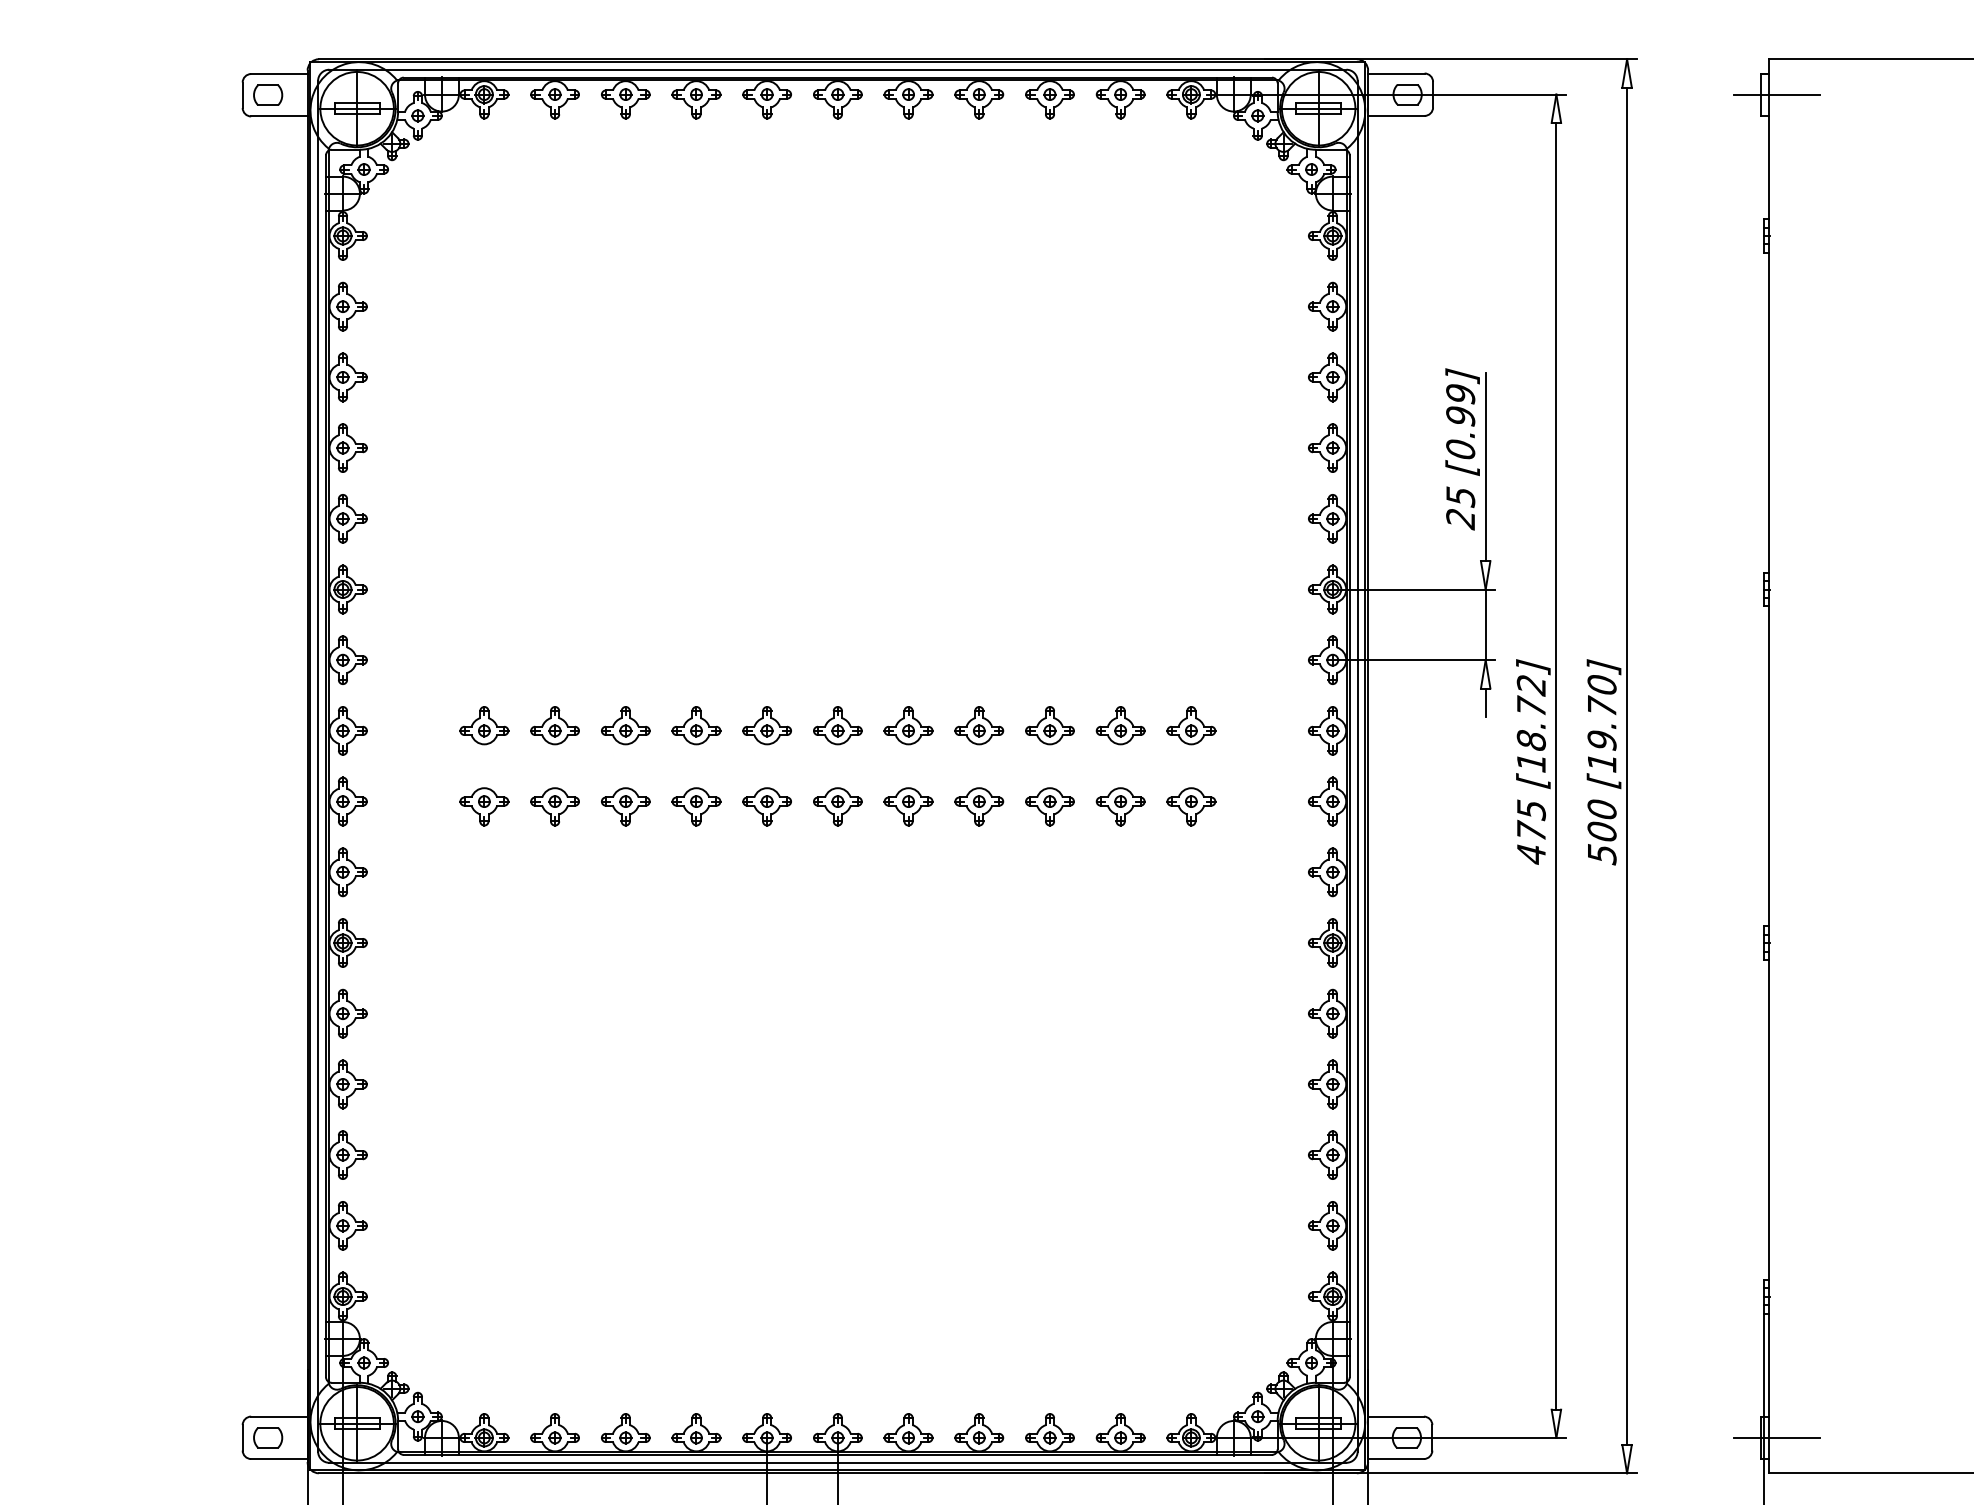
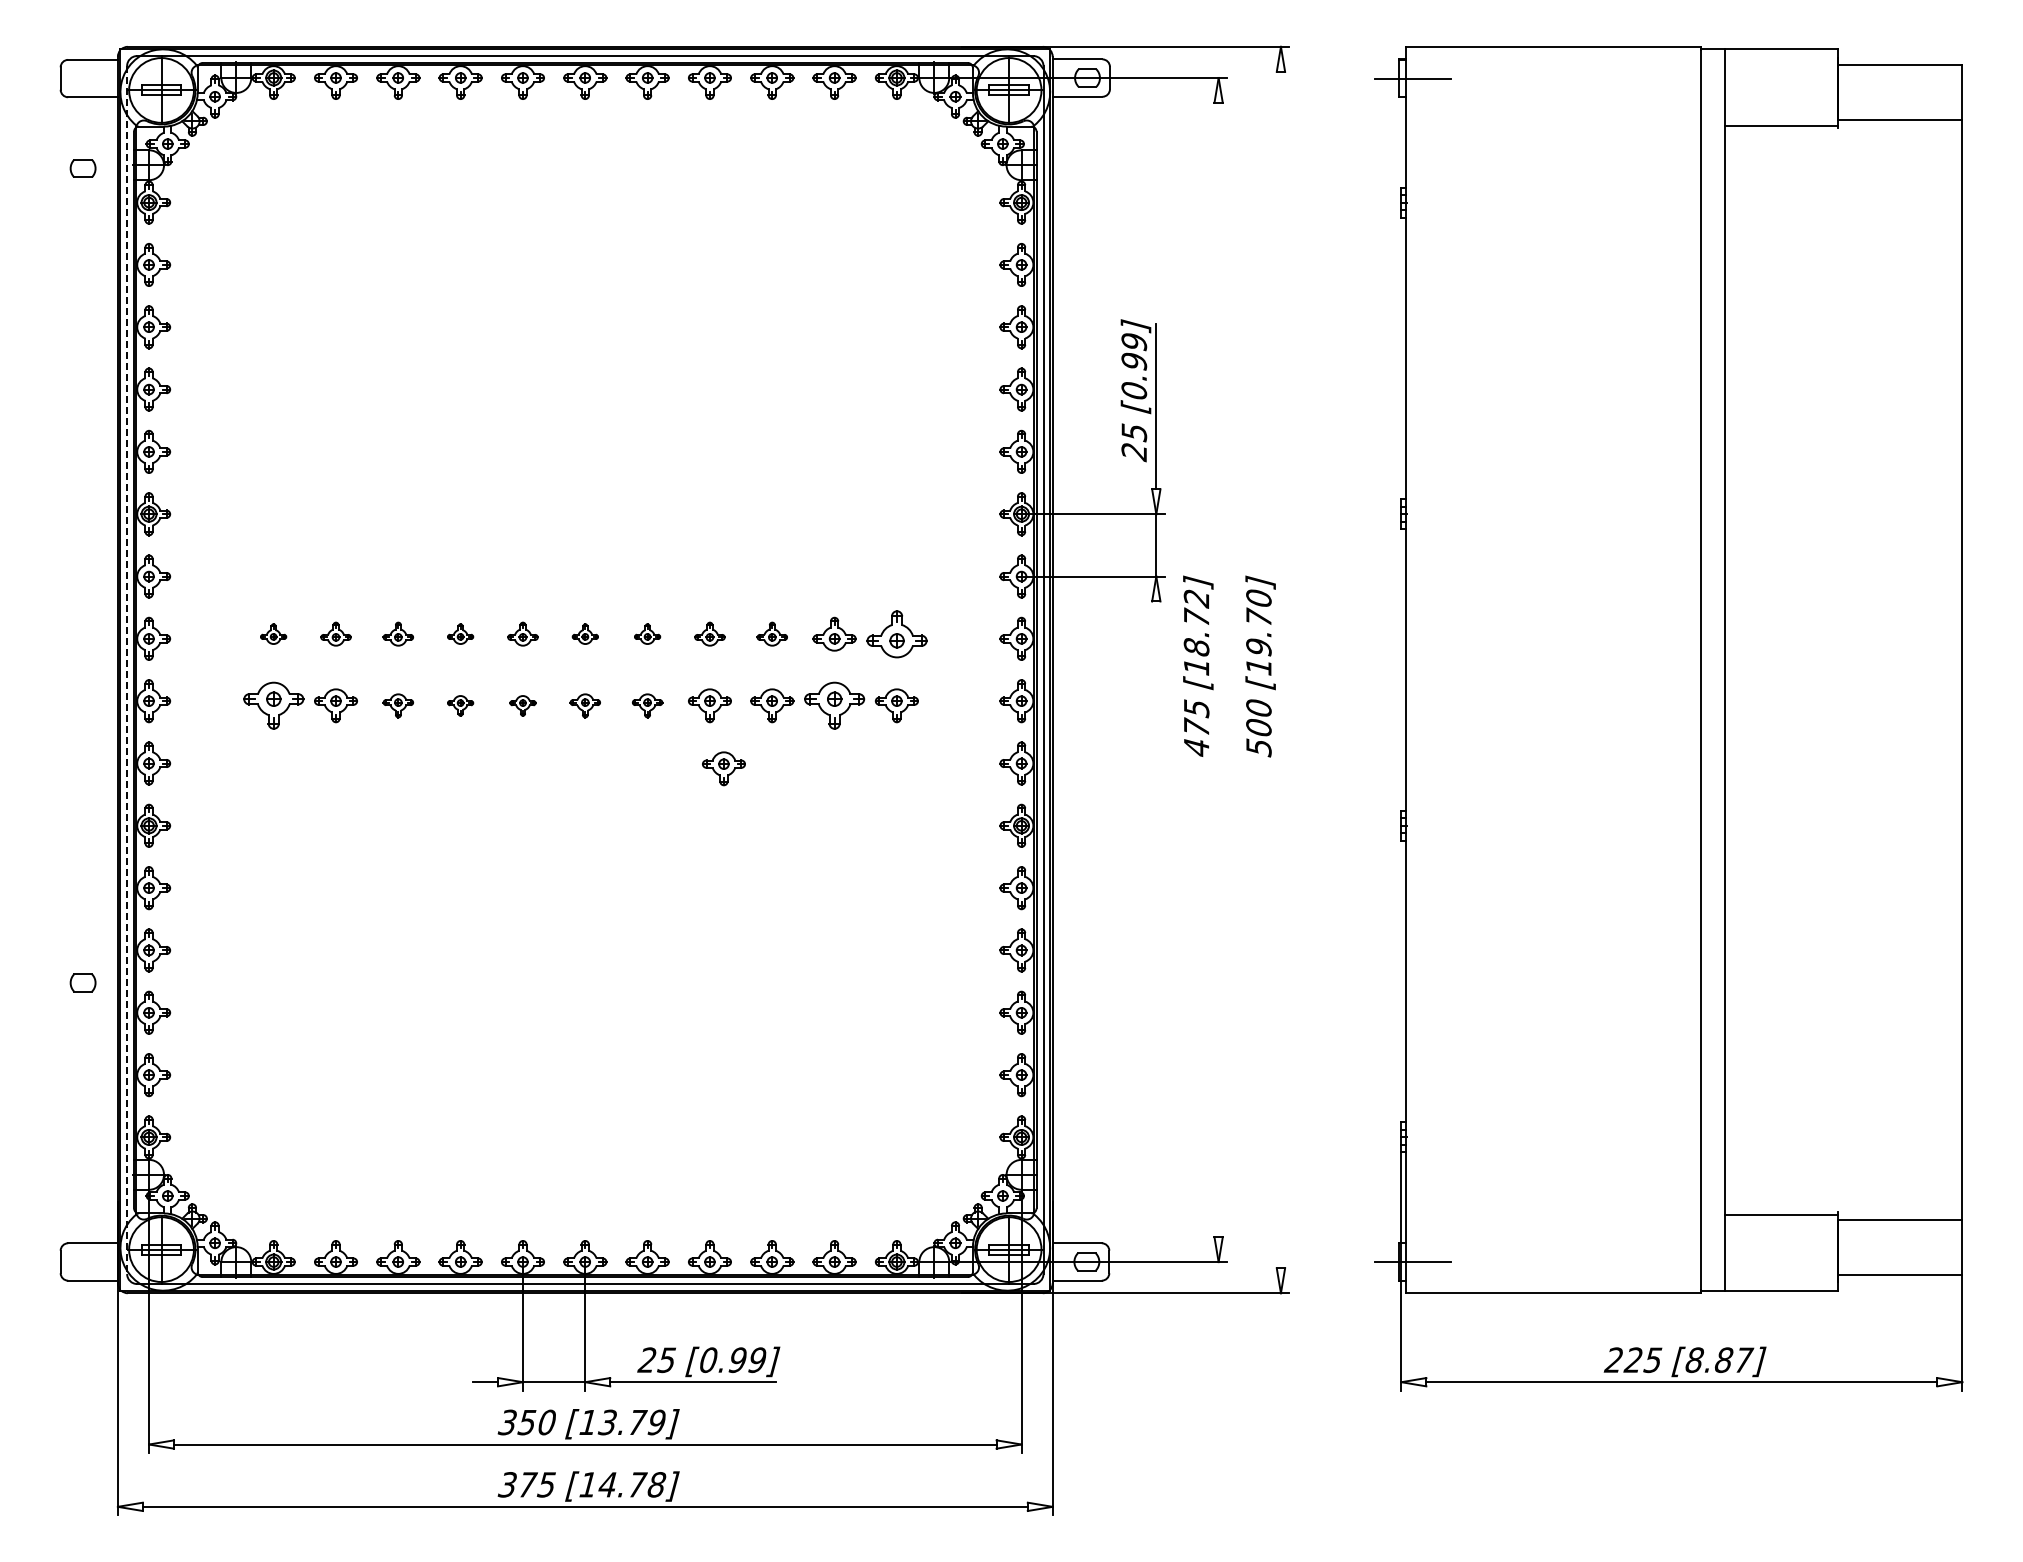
part: (267, 95) -> (82, 168), moved
line: (1485, 702) -> (1156, 613), removed
part: (484, 724) -> (273, 633), size x0.6
part: (554, 724) -> (335, 633), size x0.7
part: (625, 724) -> (398, 633), size x0.7
part: (696, 724) -> (460, 633), size x0.6
part: (766, 724) -> (522, 633), size x0.7
part: (838, 724) -> (585, 633), size x0.6
part: (908, 724) -> (647, 633), size x0.6
part: (978, 724) -> (709, 633), size x0.7
part: (1050, 724) -> (772, 633), size x0.7
part: (1190, 724) -> (896, 633), size x1.4
line: (1556, 765) -> (1218, 669), removed
line: (1626, 765) -> (1280, 669), removed
line: (318, 766) -> (127, 670), solid -> dashed
part: (484, 806) -> (273, 705), size x1.4
part: (625, 806) -> (398, 705), size x0.7
part: (696, 806) -> (460, 705), size x0.6
part: (766, 806) -> (522, 705), size x0.6
part: (838, 806) -> (585, 705), size x0.7
part: (908, 806) -> (647, 705), size x0.7
part: (1120, 806) -> (834, 705), size x1.4
part: (994, 877) -> (723, 768), added
part: (267, 1437) -> (82, 982), moved

